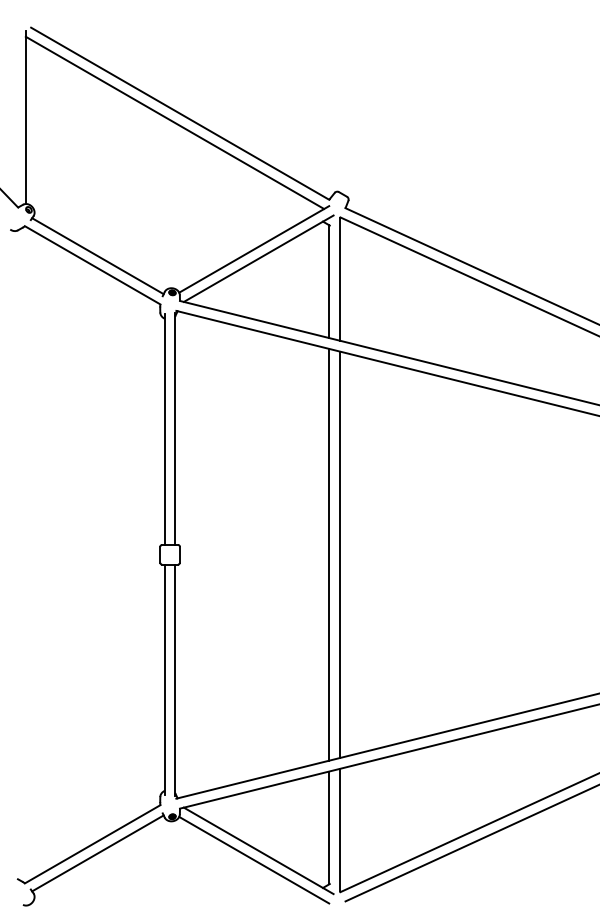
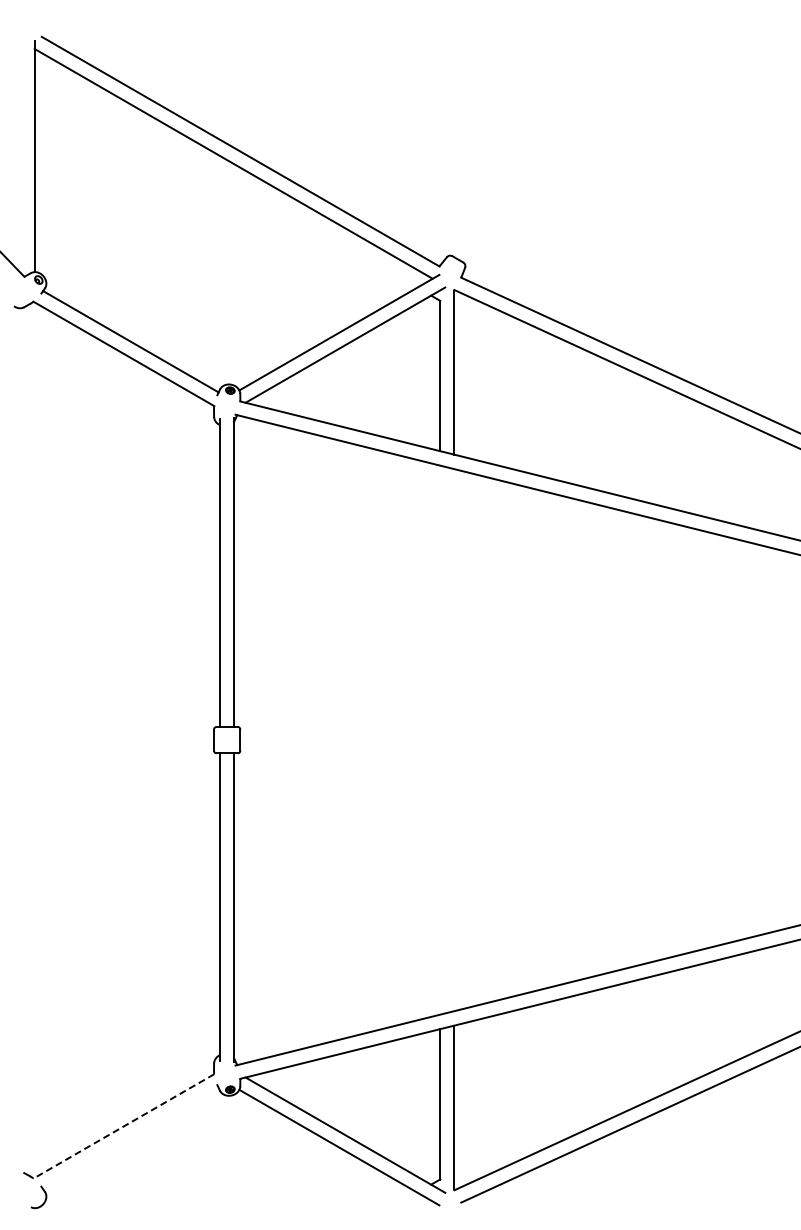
line: (329, 554) -> (439, 739), removed
line: (339, 554) -> (453, 739), removed
line: (92, 844) -> (123, 1126), solid -> dashed
line: (97, 853) -> (130, 1138), removed

